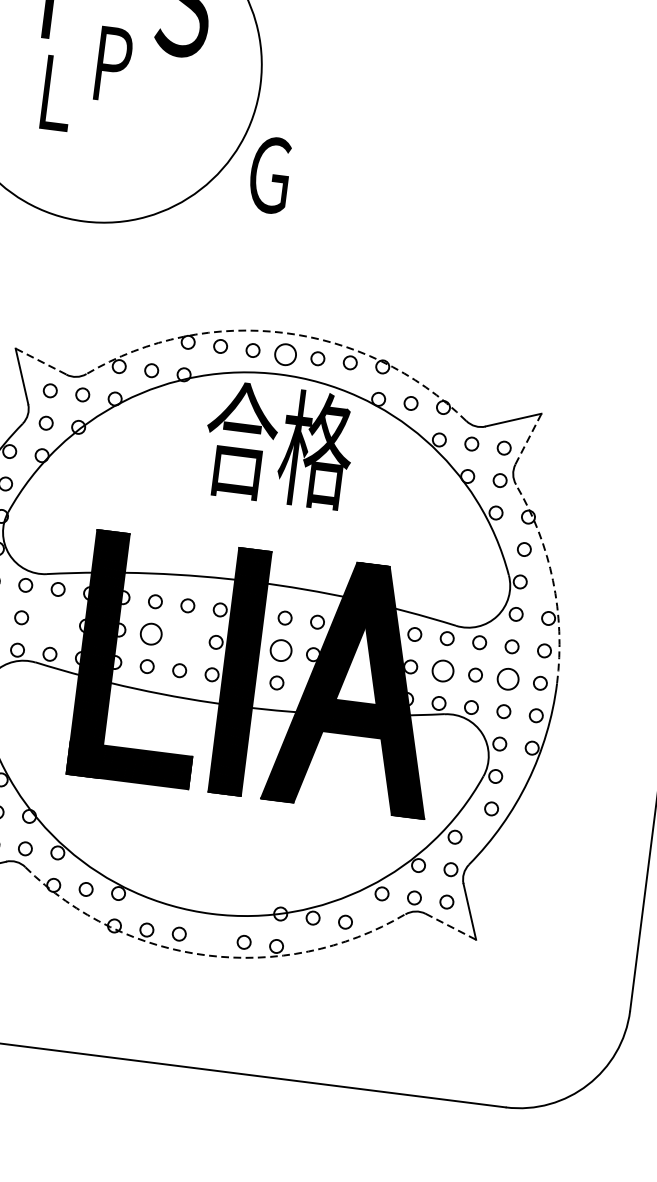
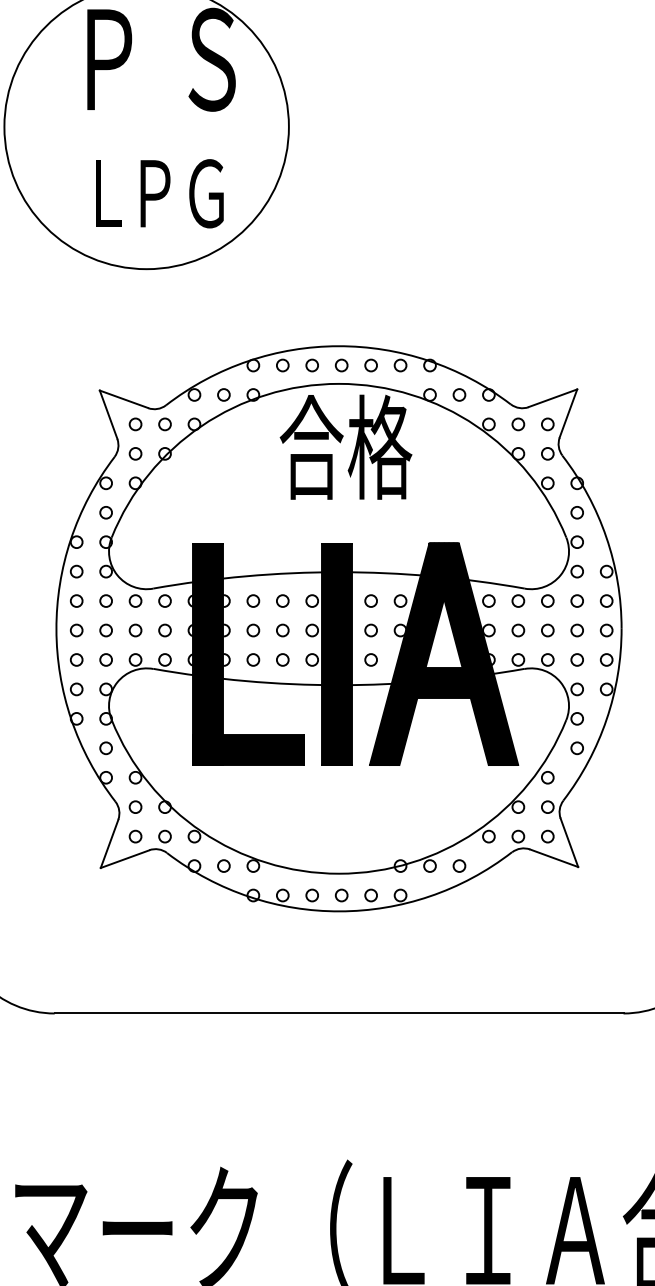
text: (113, 64) -> (155, 193), moved
text: (57, 93) -> (108, 193), moved
text: (269, 174) -> (206, 193), moved
arc: (284, 333) -> (338, 346), dashed -> solid
circle: (285, 354) -> (341, 365), size x0.62
line: (40, 361) -> (123, 399), dashed -> solid
line: (528, 439) -> (568, 413), dashed -> solid
arc: (553, 580) -> (606, 537), dashed -> solid
circle: (53, 621) -> (164, 630), added
circle: (151, 634) -> (253, 630), size x0.62
circle: (183, 638) -> (282, 630), added
circle: (280, 650) -> (370, 630), size x0.62
circle: (443, 671) -> (518, 630), size x0.62
circle: (507, 679) -> (576, 630), size x0.62
line: (451, 927) -> (554, 858), dashed -> solid
circle: (211, 938) -> (341, 895), added
arc: (207, 955) -> (339, 911), dashed -> solid

